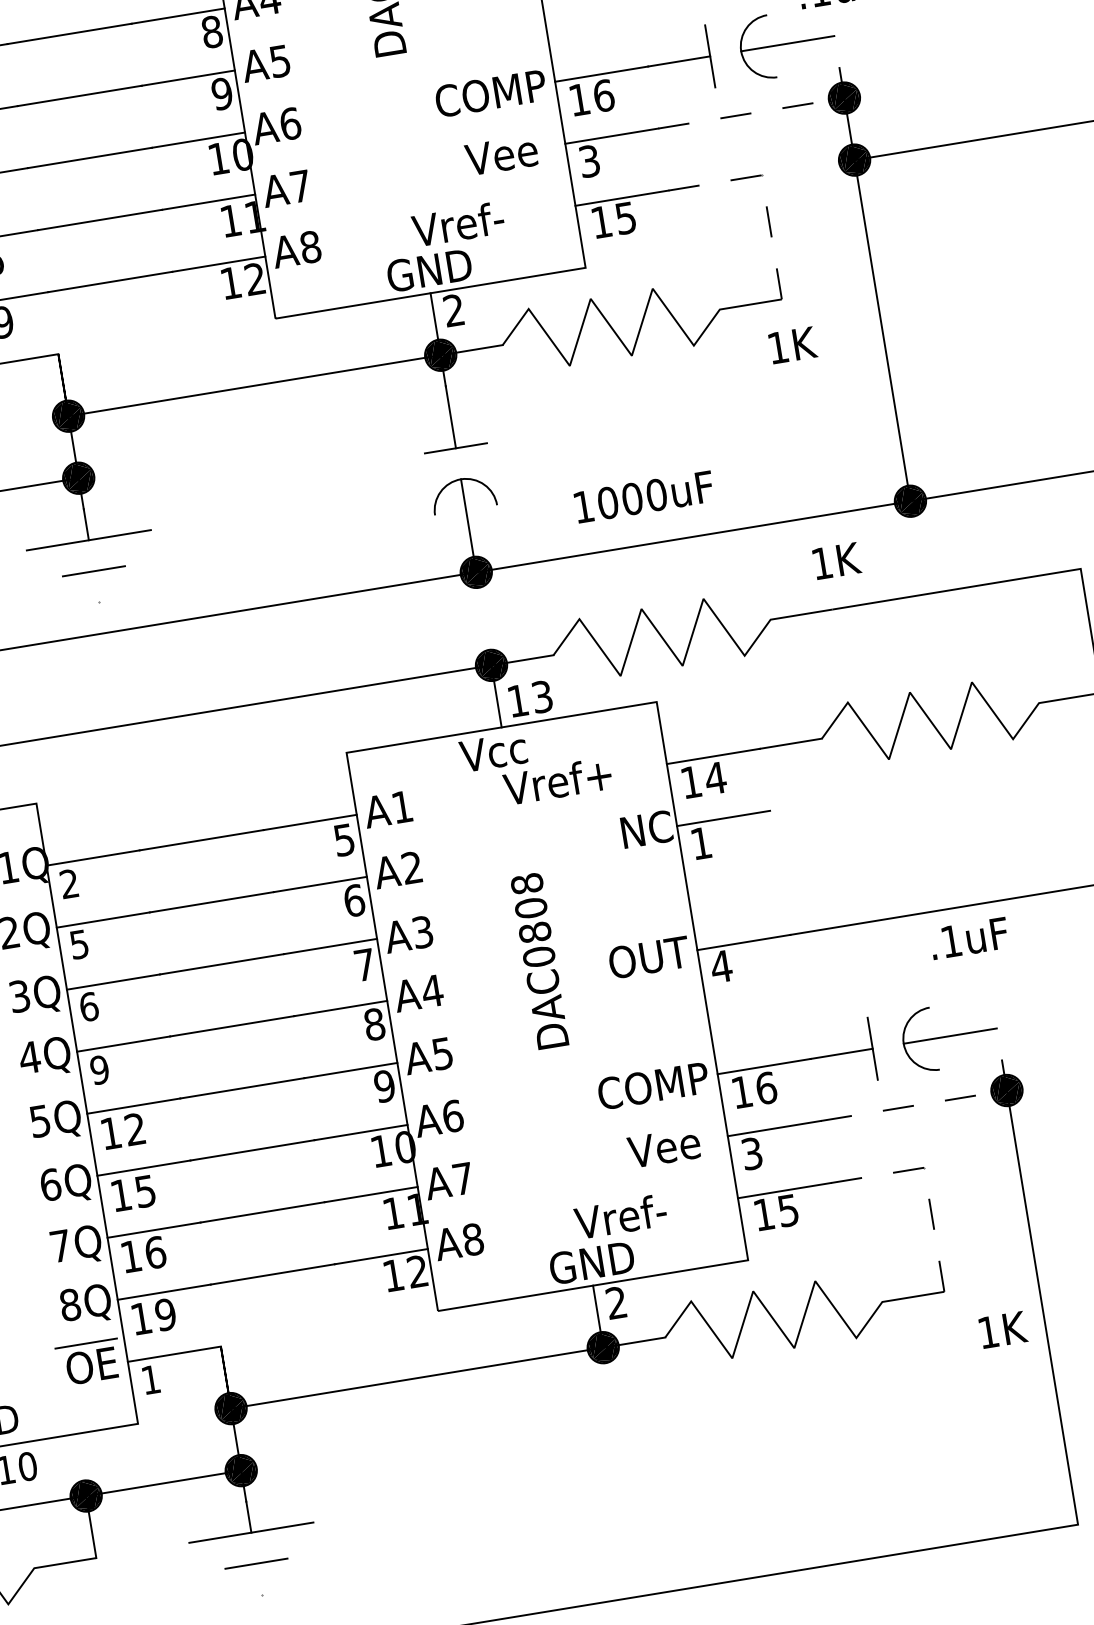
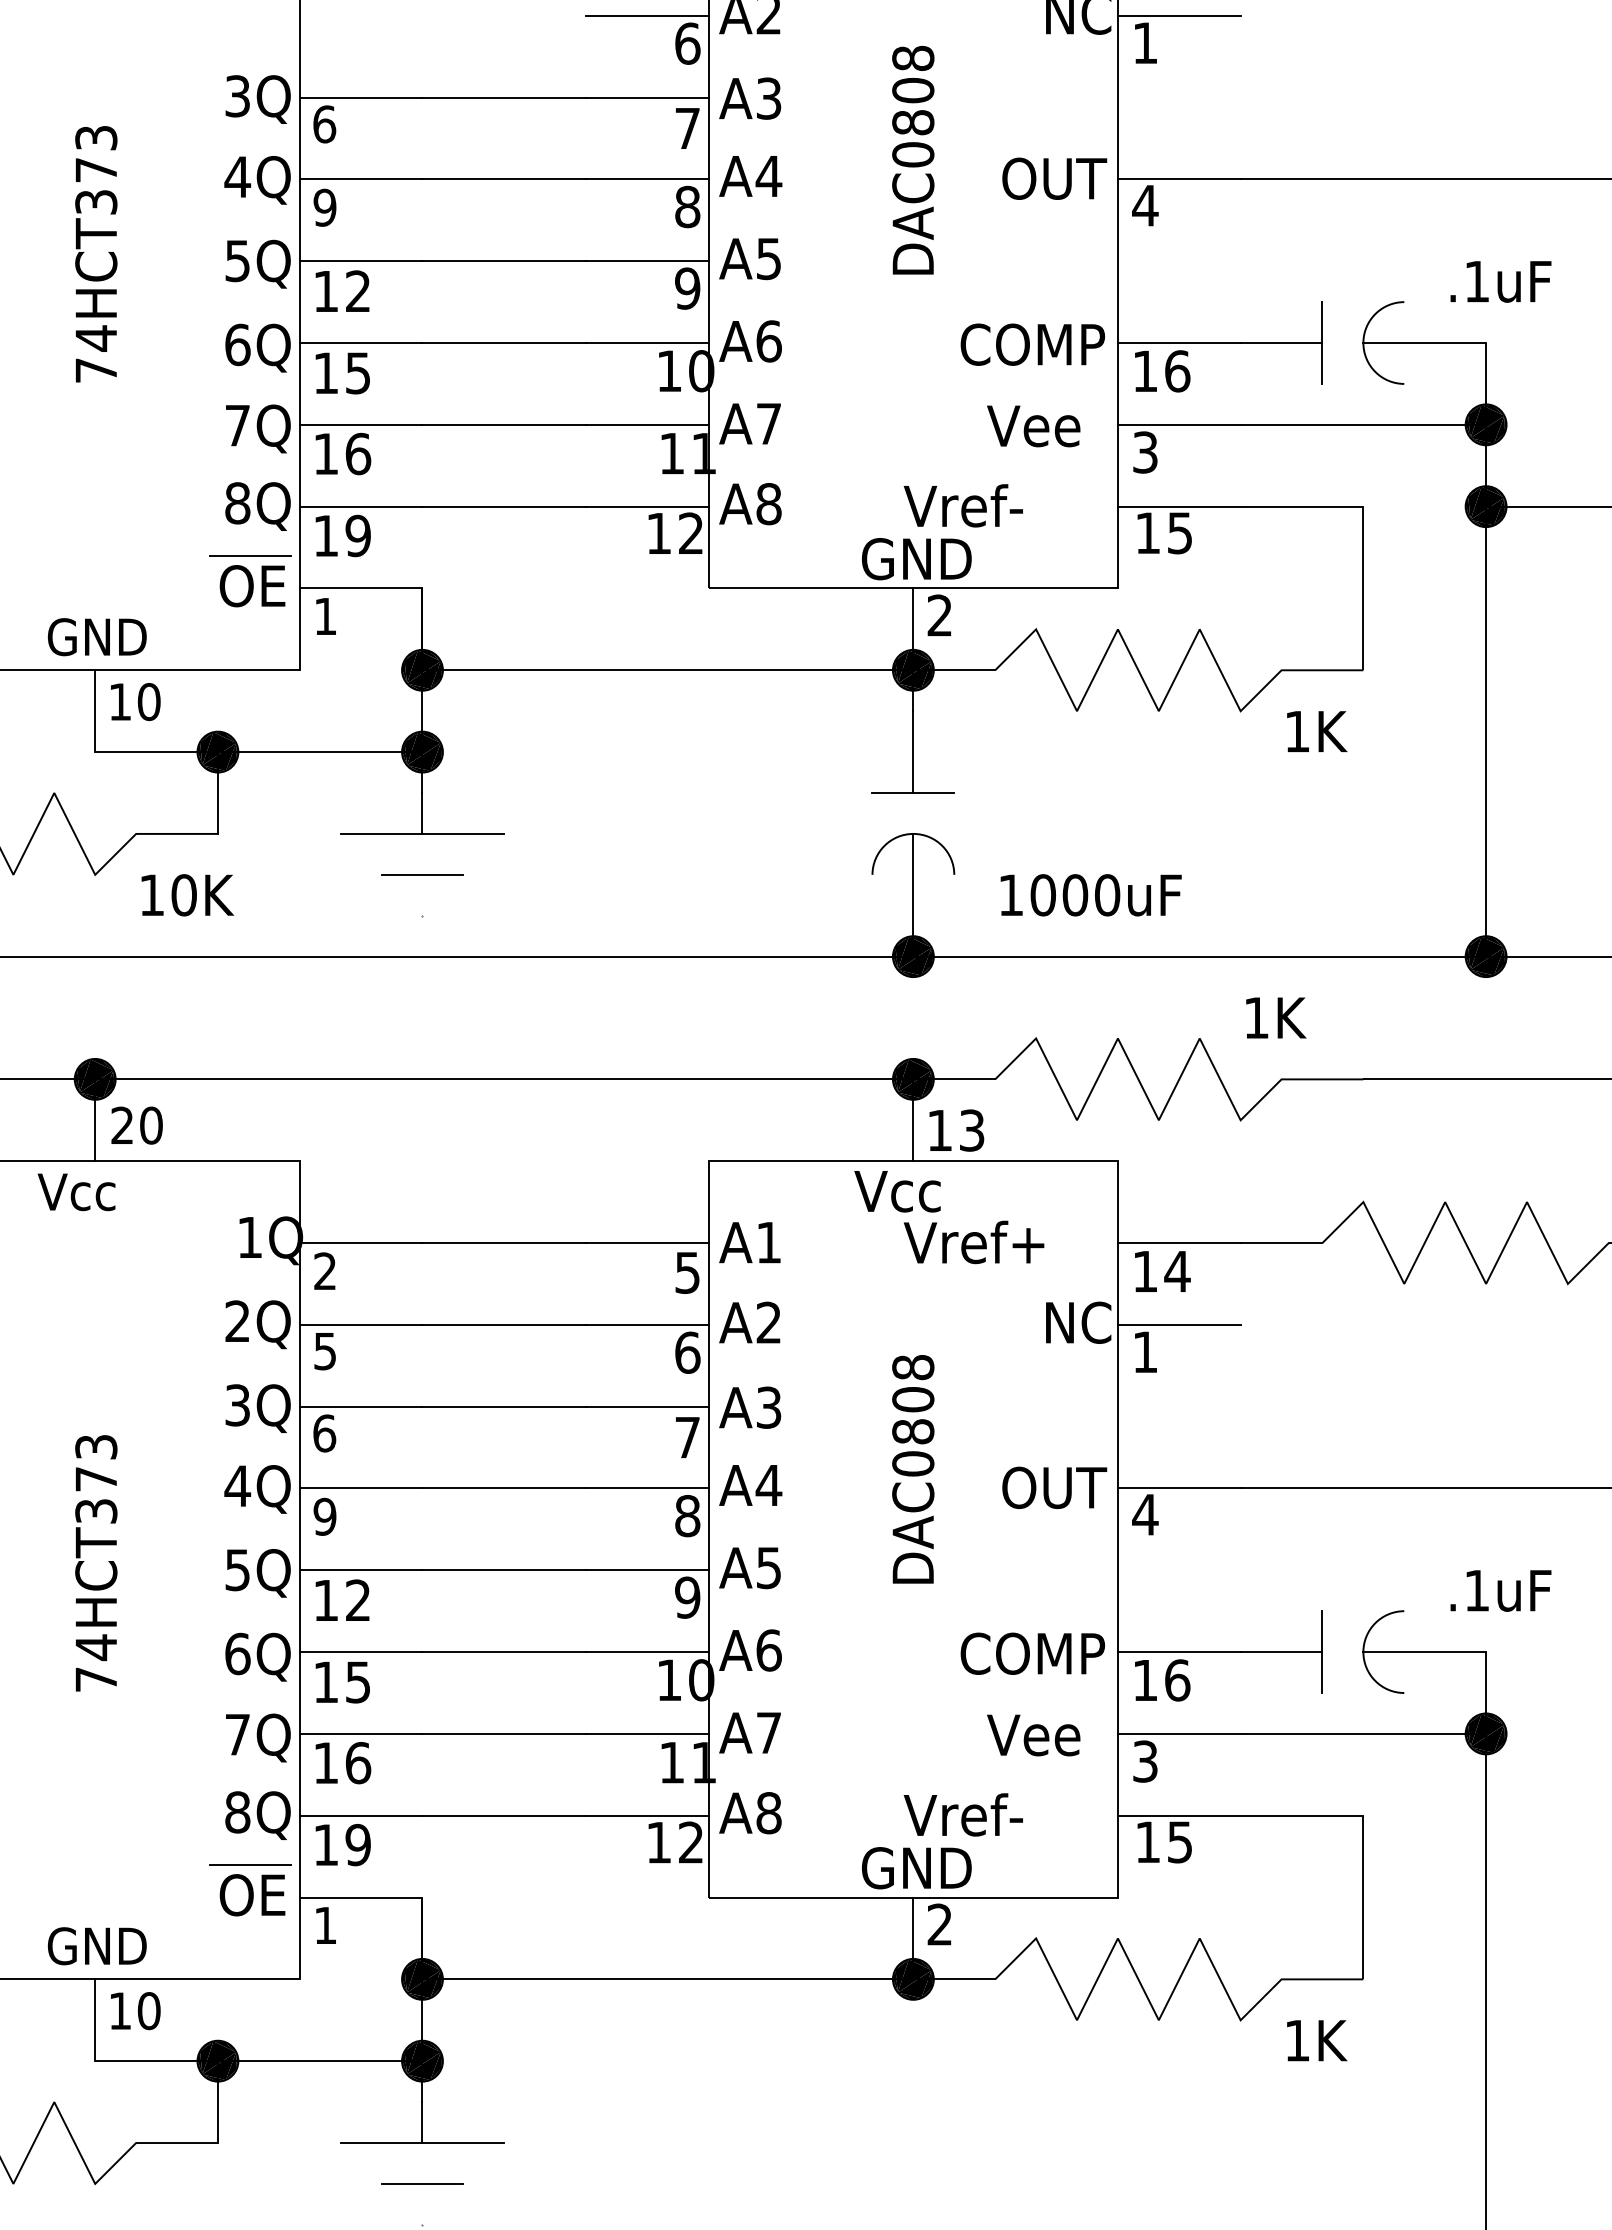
line: (783, 107) -> (1405, 424), dashed -> solid
line: (764, 190) -> (1363, 526), dashed -> solid
text: (793, 345) -> (1317, 731), moved
text: (643, 497) -> (1090, 895), moved
text: (837, 560) -> (1276, 1017), moved
text: (969, 938) -> (1500, 1590), moved
line: (945, 1100) -> (1405, 1733), dashed -> solid
line: (926, 1182) -> (1363, 1835), dashed -> solid
text: (1003, 1329) -> (1317, 2040), moved

